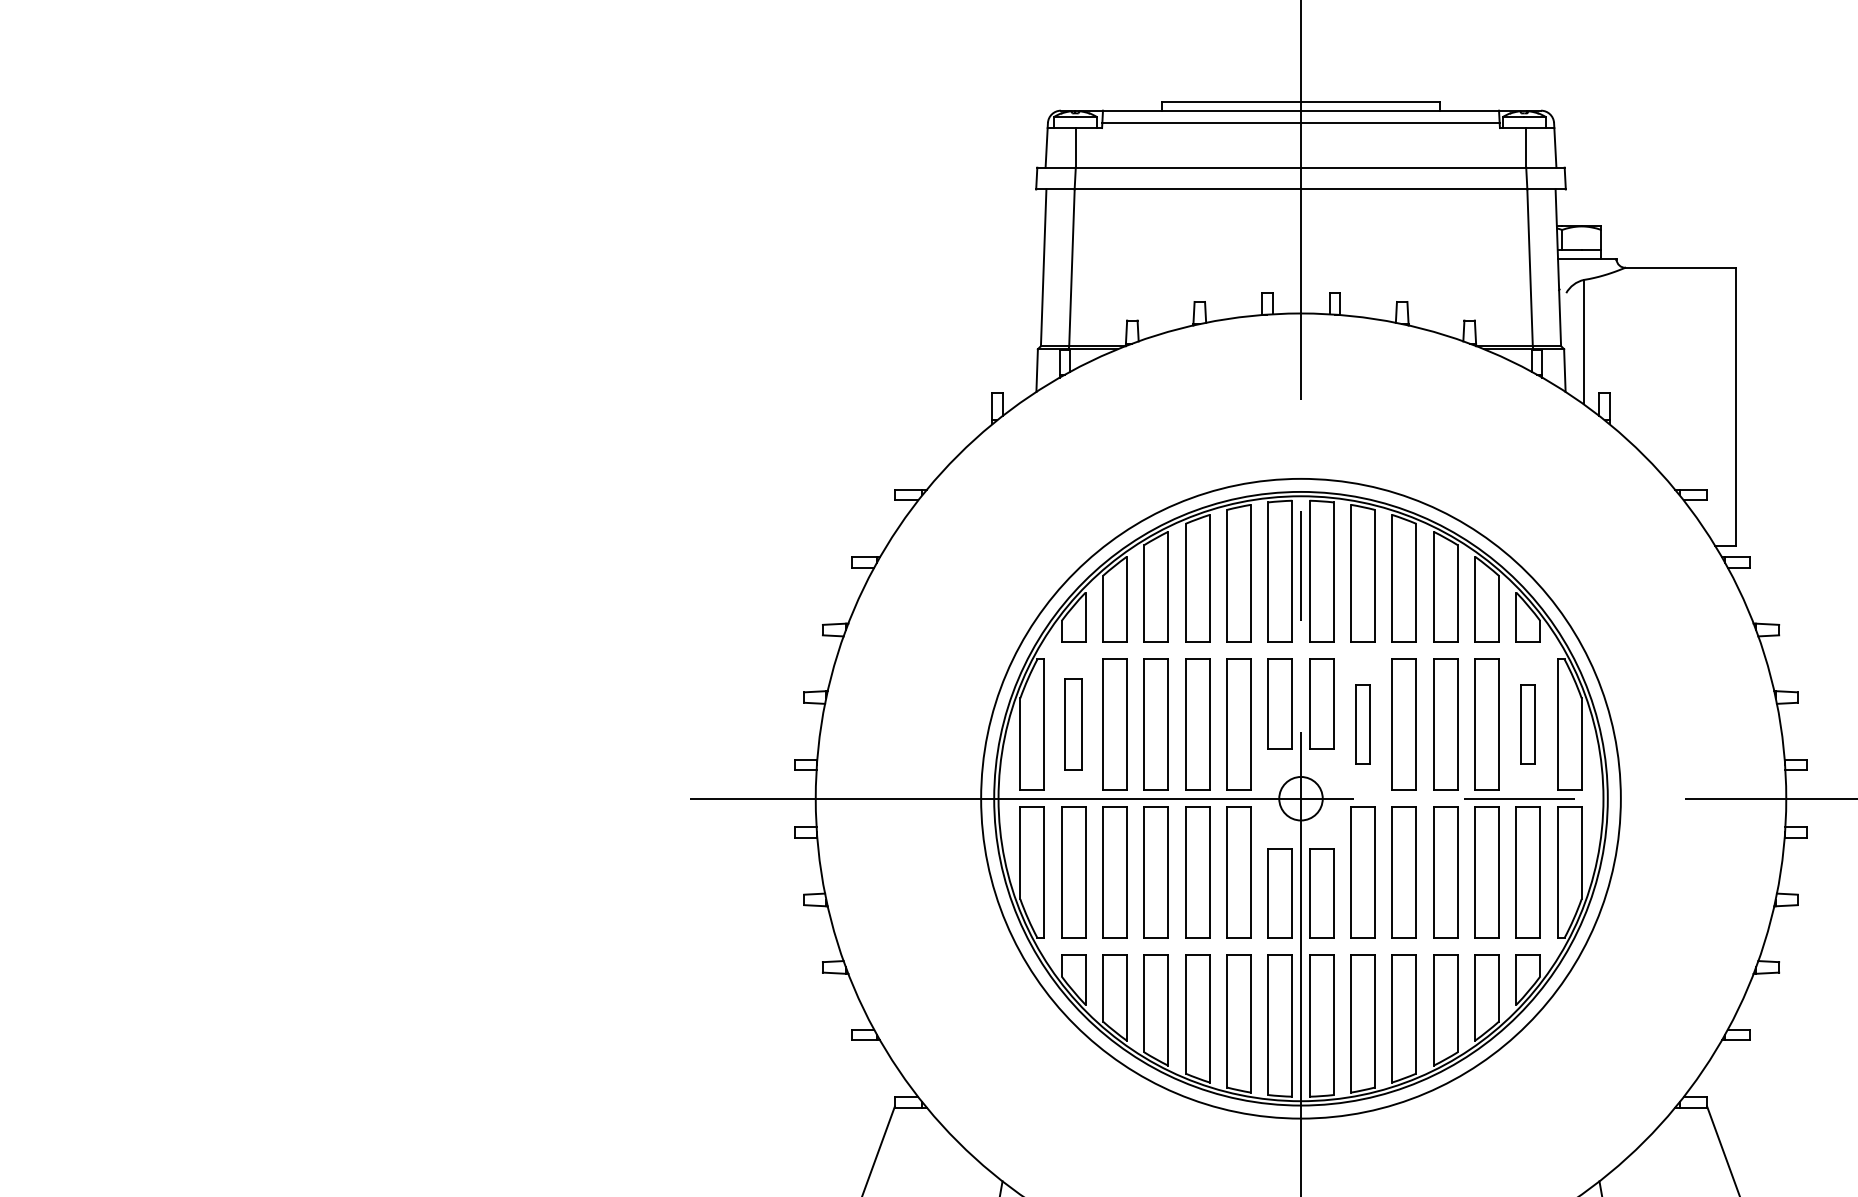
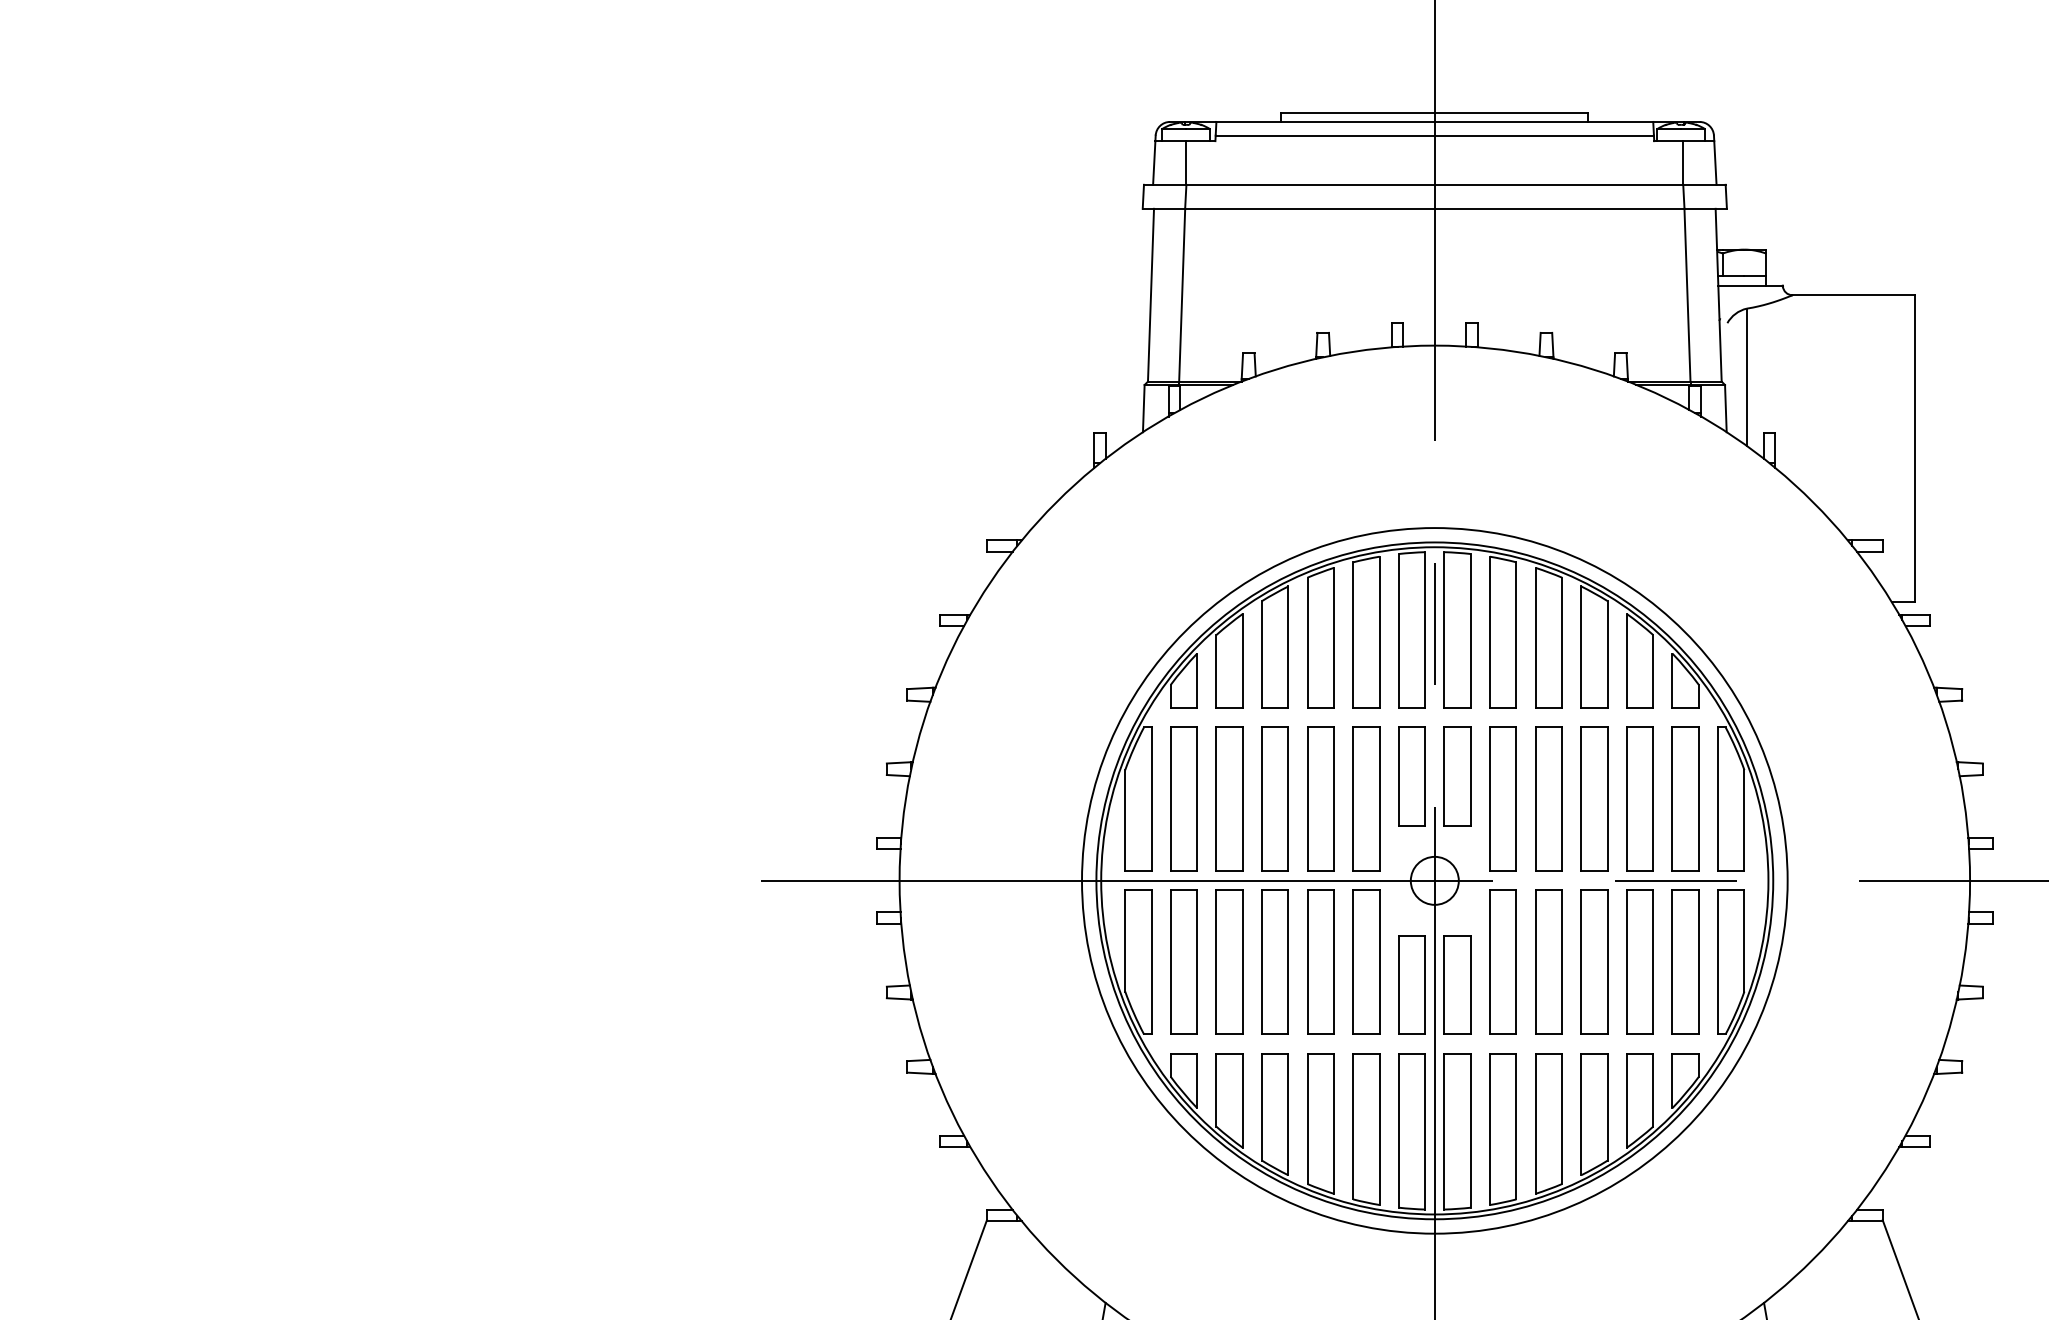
part: (1073, 724) -> (1183, 798), size x1.43
part: (1362, 724) -> (1502, 798), size x1.67
part: (1527, 724) -> (1684, 798), size x1.67

